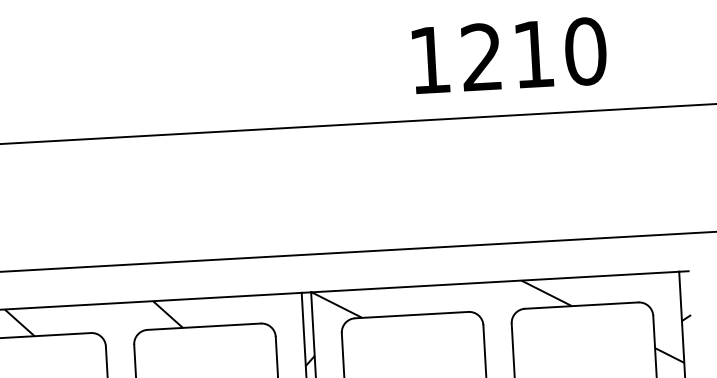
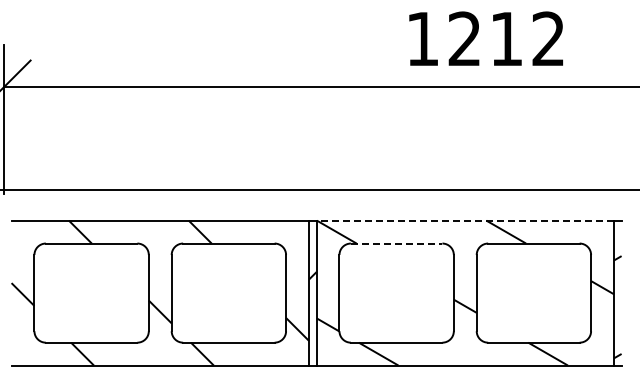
text: (585, 50) -> (548, 38), 1210 -> 1212
line: (495, 281) -> (465, 220), solid -> dashed
line: (411, 315) -> (396, 243), solid -> dashed

